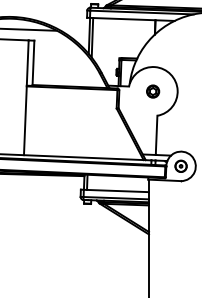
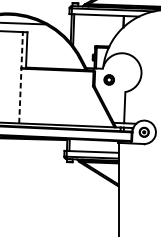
part: (153, 91) -> (109, 79), moved
line: (26, 97) -> (21, 77), solid -> dashed

